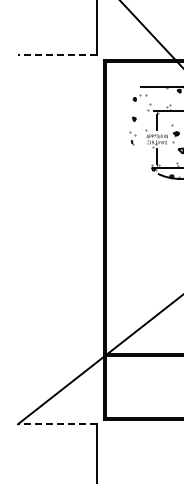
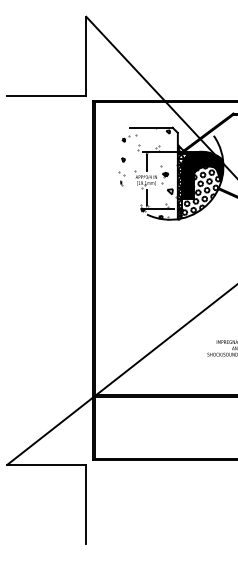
line: (57, 55) -> (46, 96), dashed -> solid
line: (57, 423) -> (46, 464), dashed -> solid

